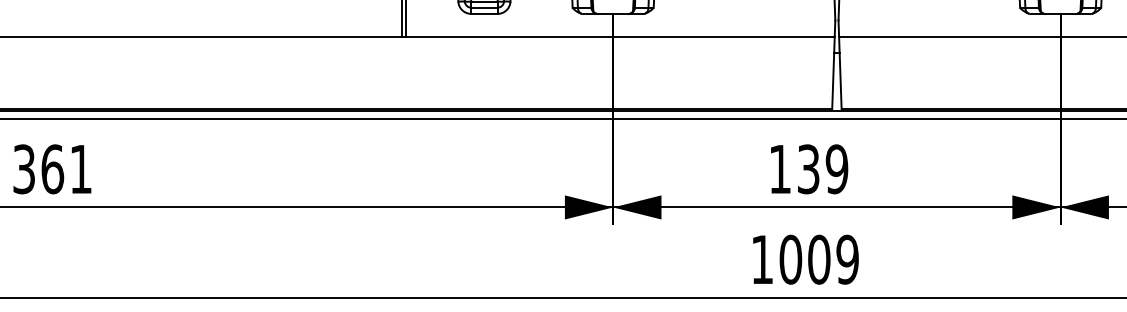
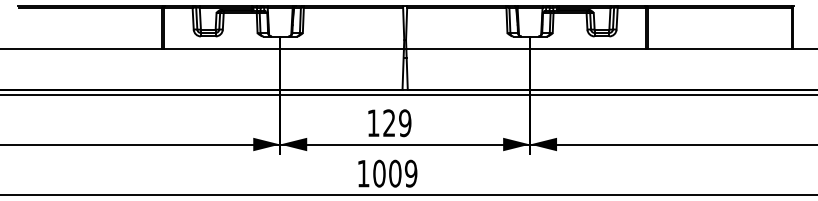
text: (808, 169) -> (389, 123), 139 -> 129

